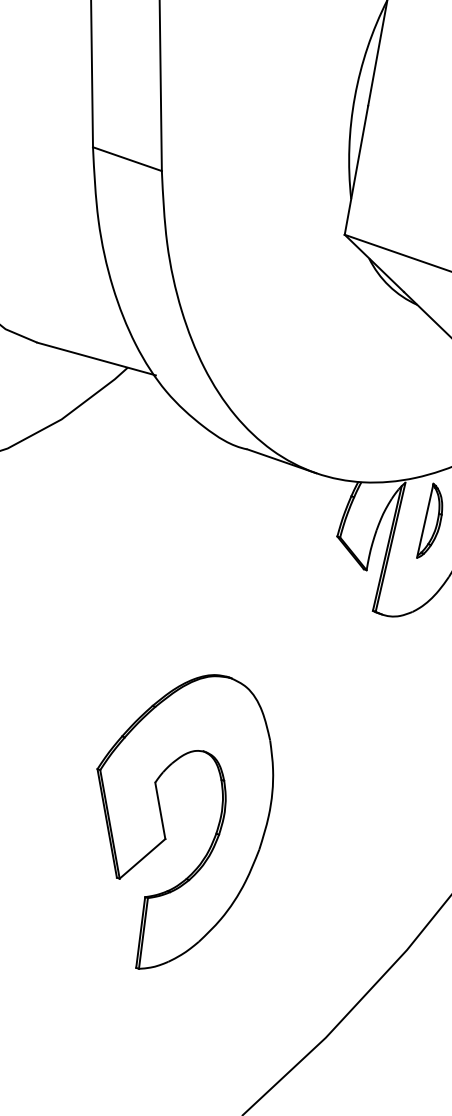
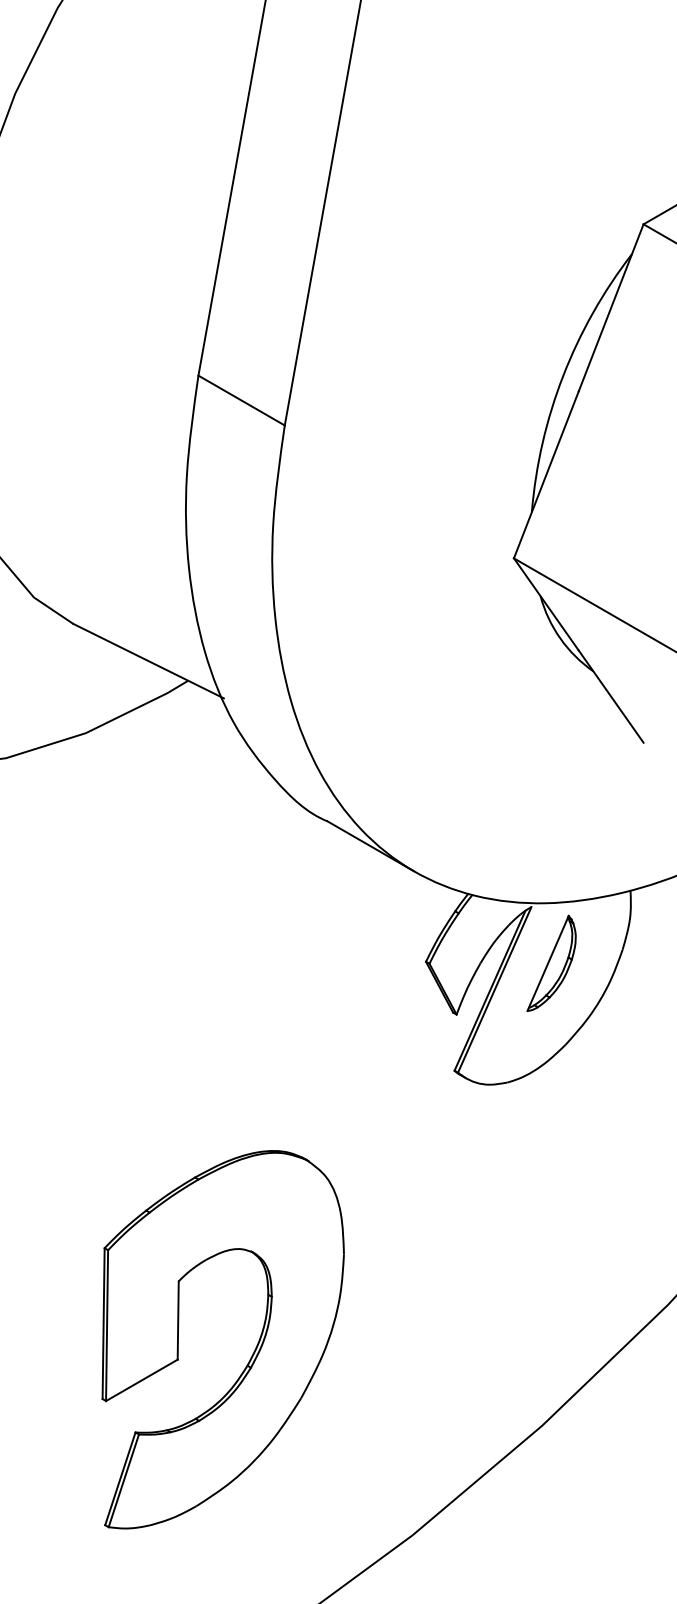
part: (218, 824) -> (252, 1353), moved

